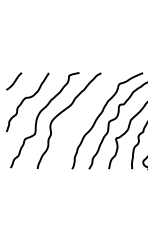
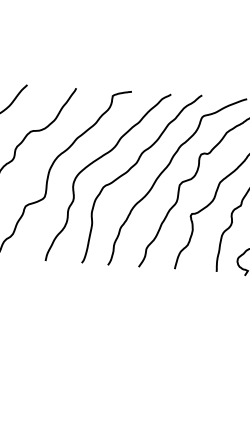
curve: (82, 115) -> (132, 169), added

